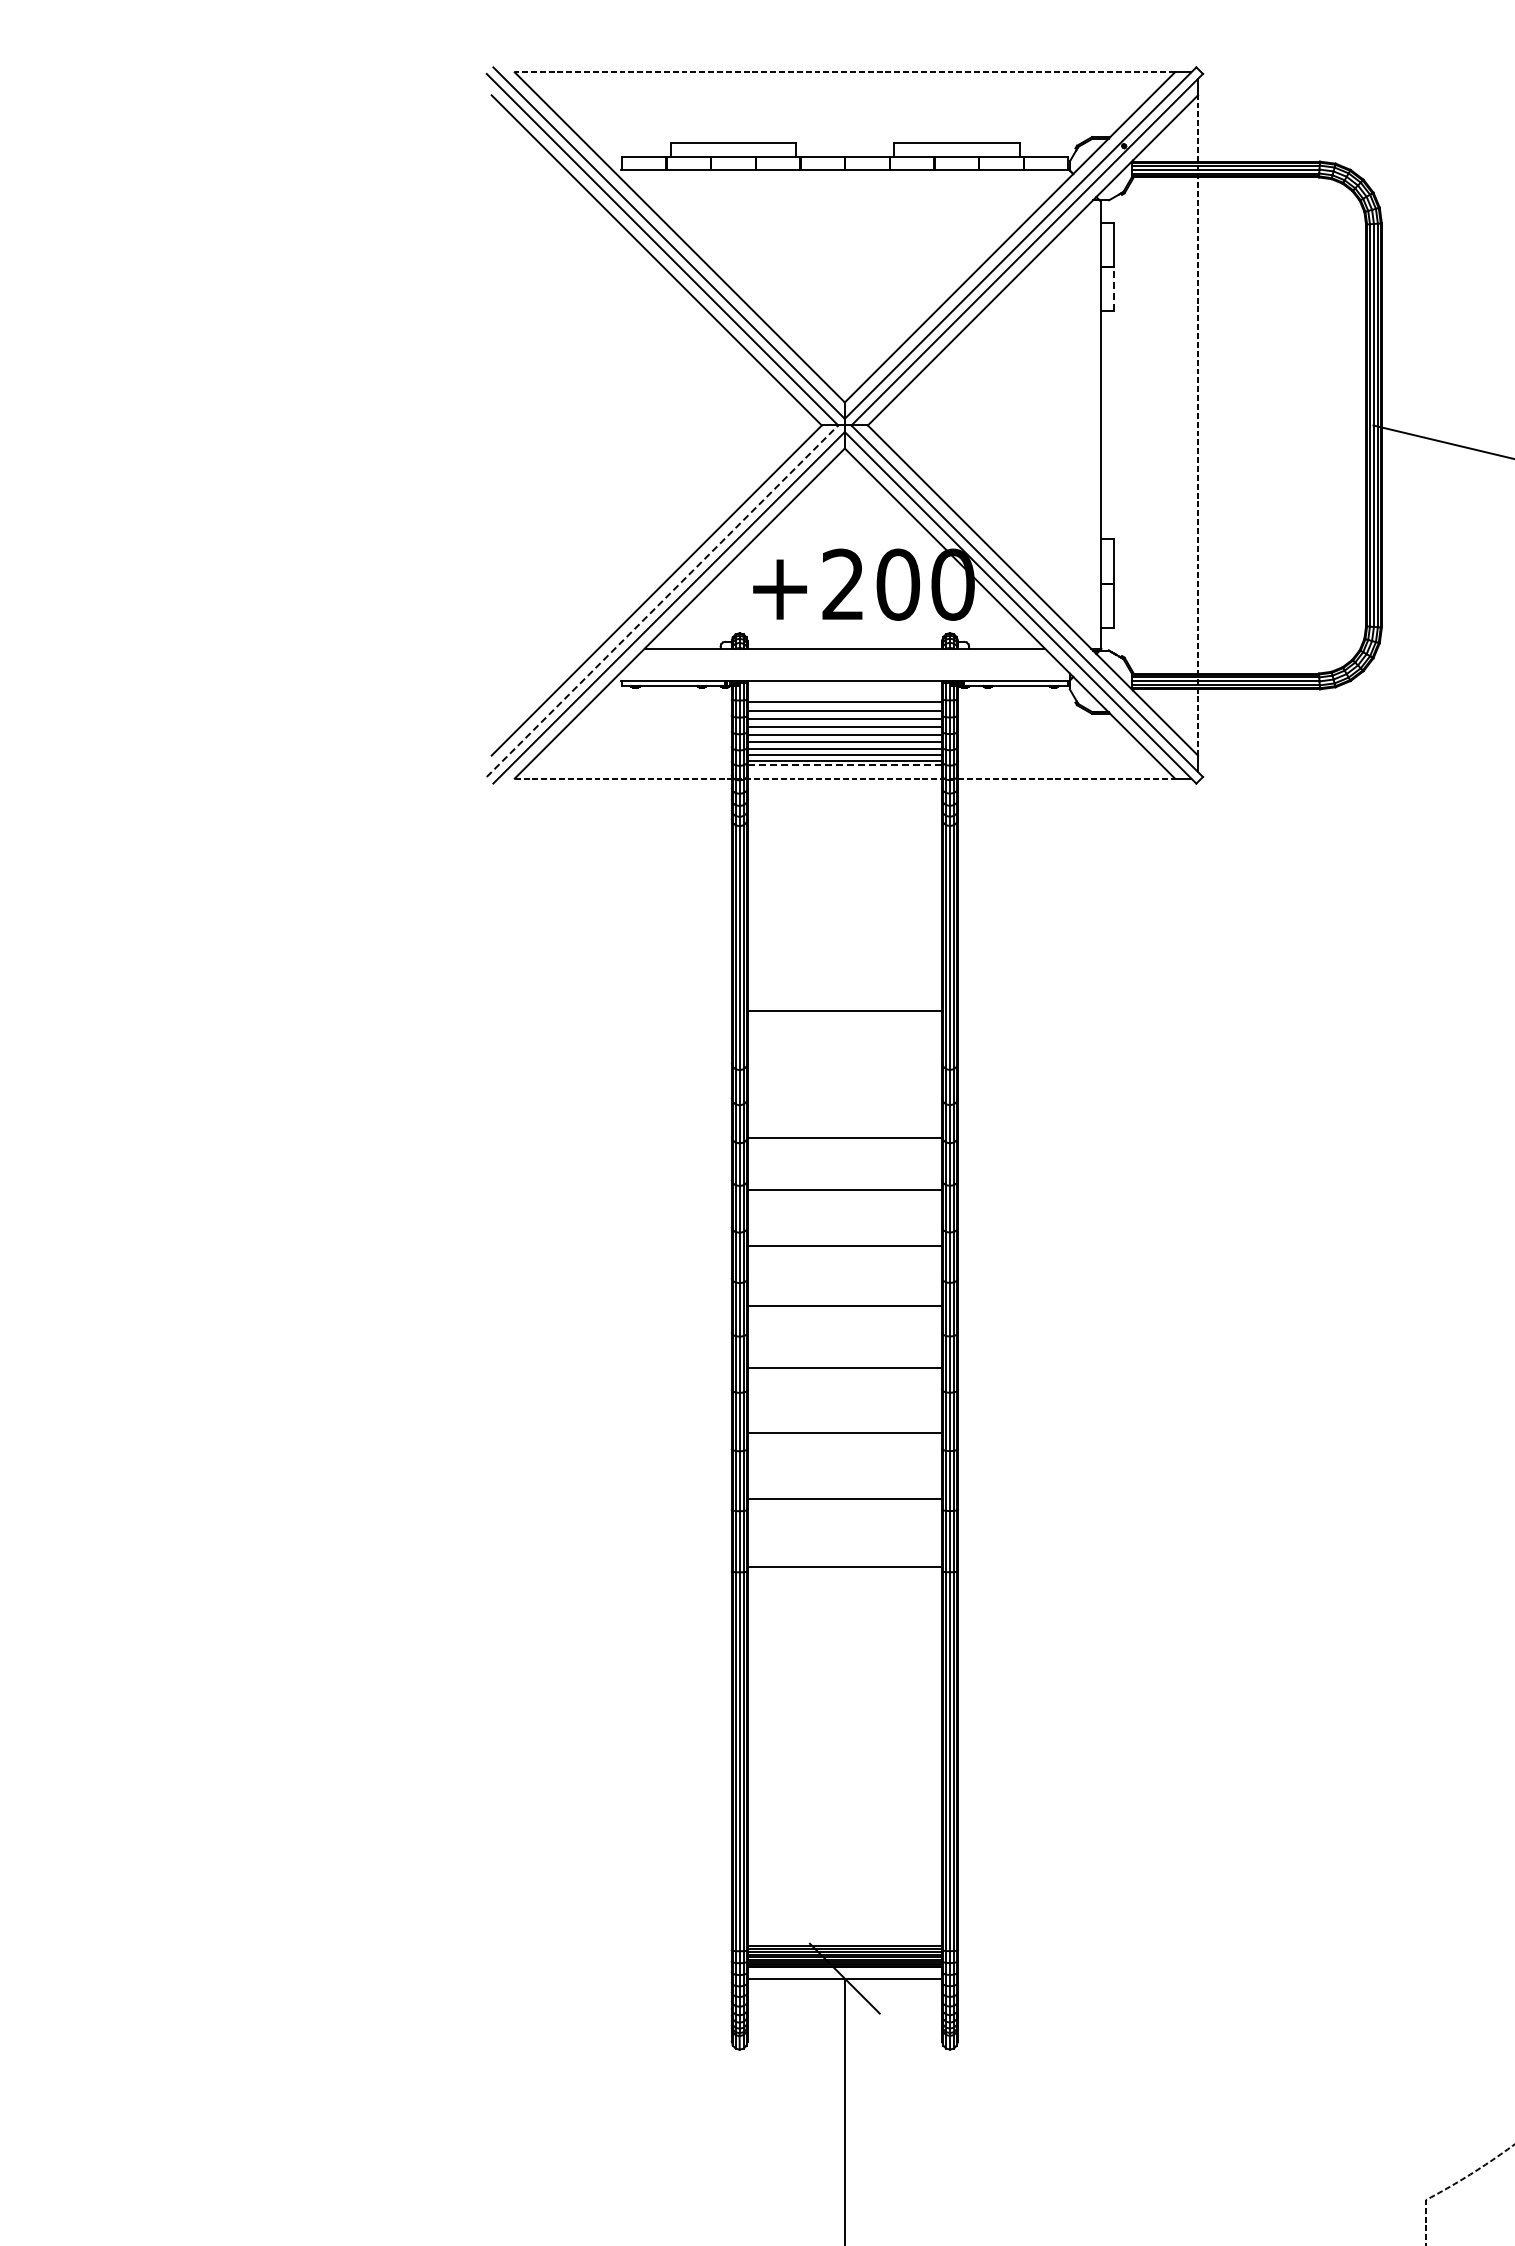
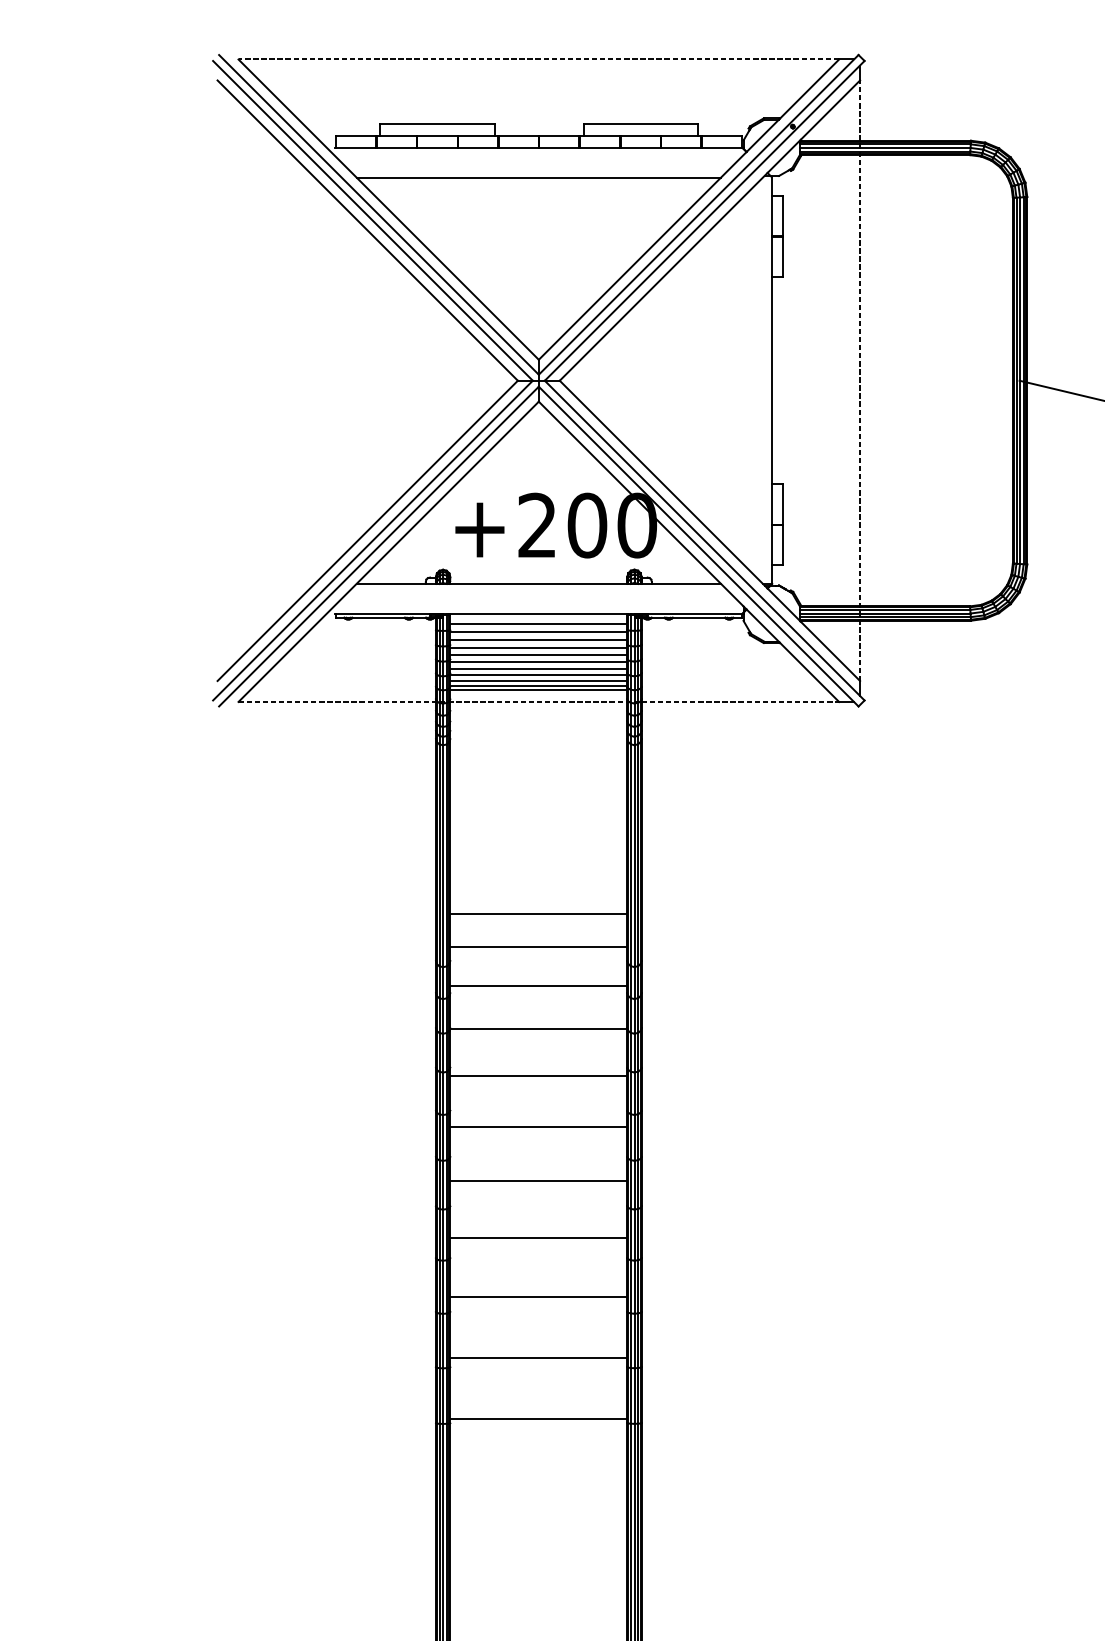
line: (844, 202) -> (538, 177), added
line: (1113, 288) -> (783, 256), dashed -> solid
line: (662, 601) -> (372, 540), dashed -> solid
line: (844, 693) -> (538, 624), added
line: (845, 765) -> (539, 690), dashed -> solid
line: (844, 1048) -> (538, 947), added
line: (844, 1090) -> (538, 985), added

